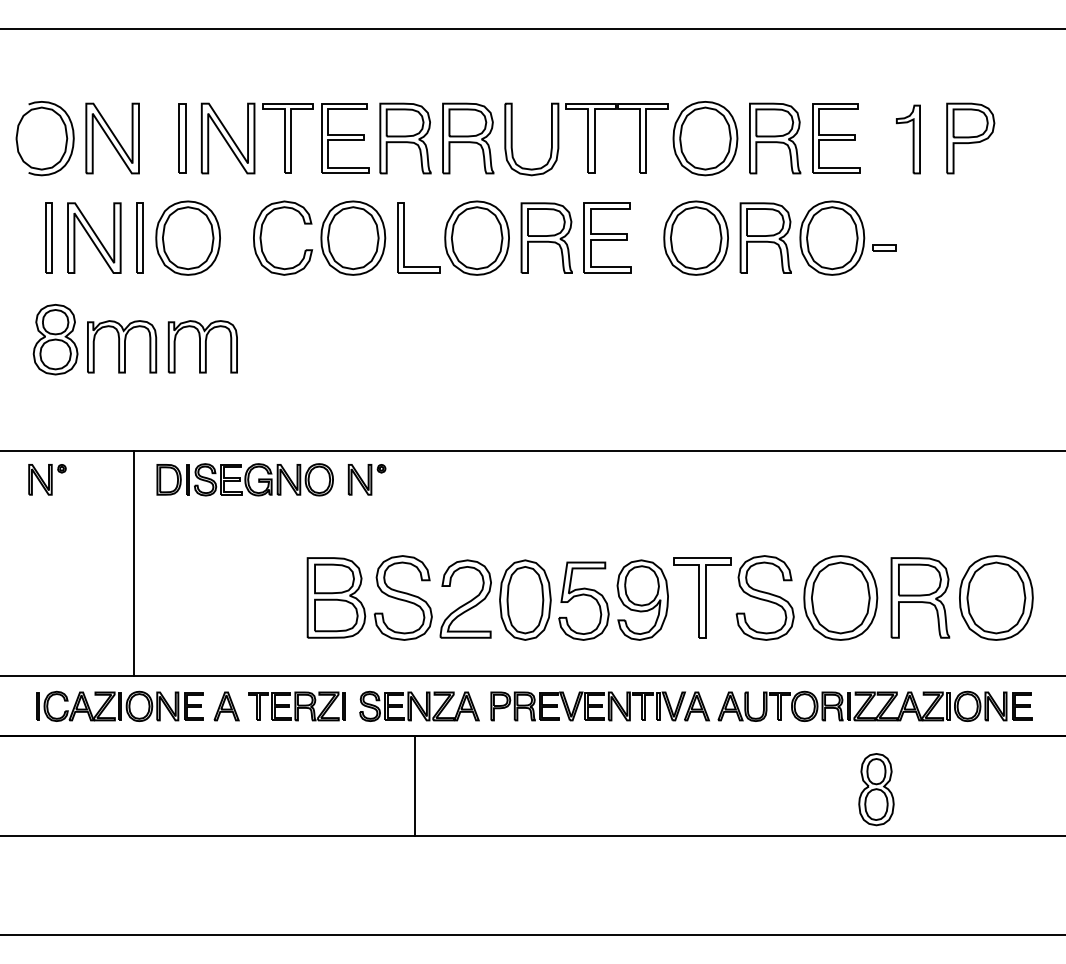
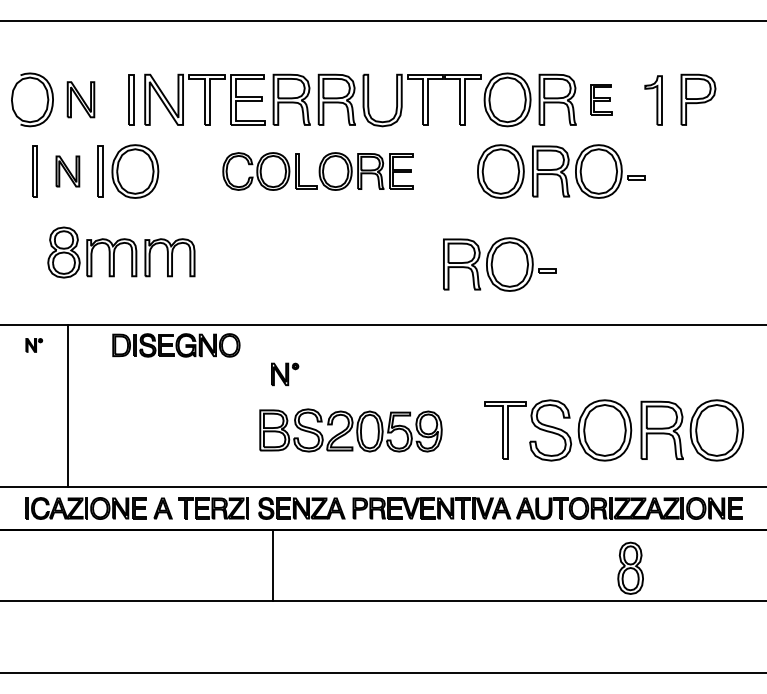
part: (111, 138) -> (80, 99), size x0.7
part: (835, 138) -> (601, 99), size x0.6
part: (93, 238) -> (67, 171), size x0.6
part: (441, 238) -> (317, 171), size x0.7
part: (127, 338) -> (115, 251), moved
part: (694, 367) -> (499, 264), added
part: (47, 479) -> (34, 345), size x0.6
part: (367, 479) -> (285, 374), moved
line: (134, 563) -> (67, 405), moved
part: (487, 598) -> (350, 430), size x0.7
line: (414, 785) -> (272, 565), moved

